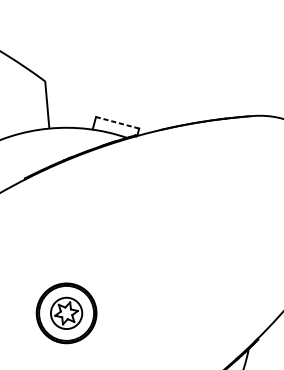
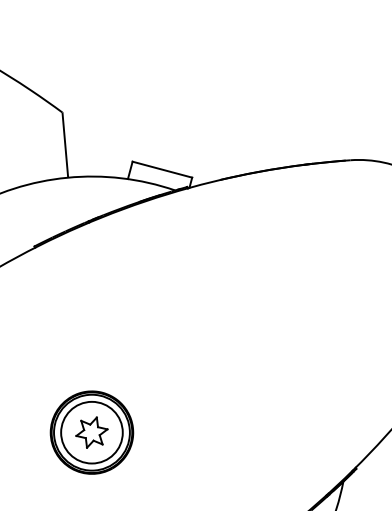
line: (117, 122) -> (162, 169), dashed -> solid
circle: (66, 313) -> (91, 432), size x1.43

